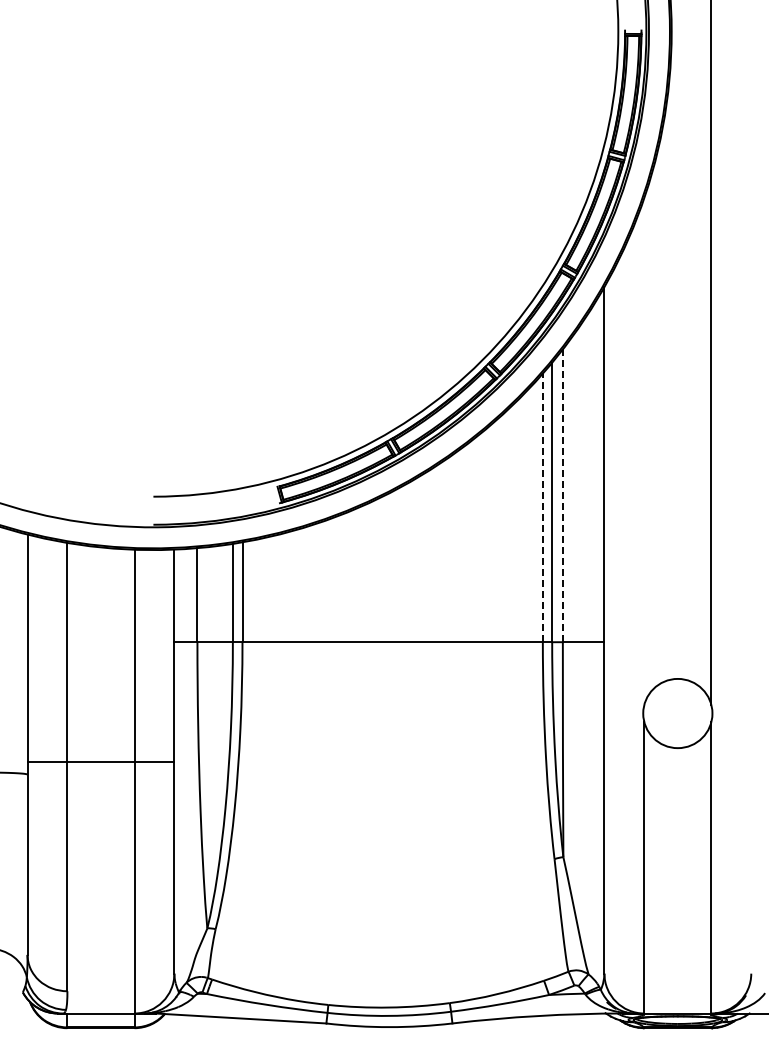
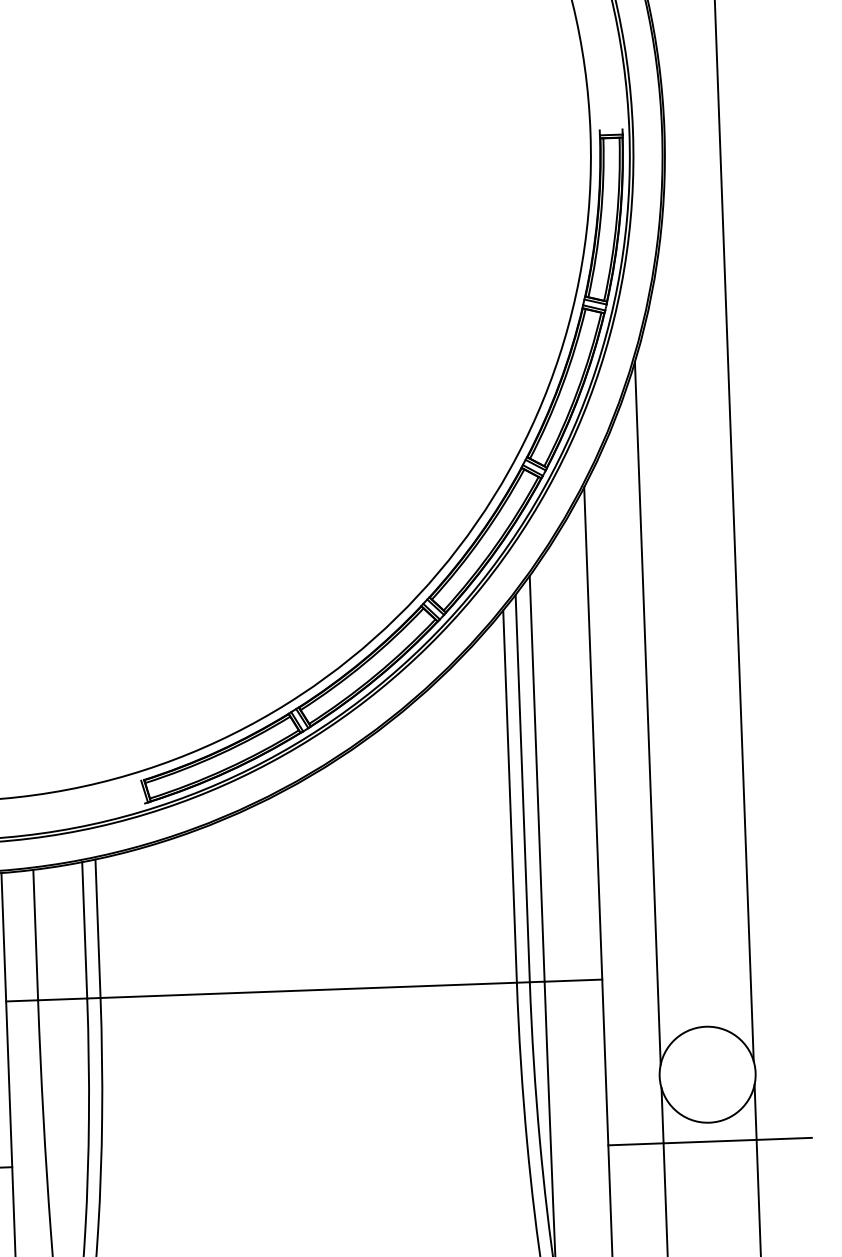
line: (644, 451) -> (648, 713), added
line: (562, 495) -> (536, 778), dashed -> solid
line: (542, 507) -> (509, 795), dashed -> solid
line: (677, 761) -> (709, 1141), added

